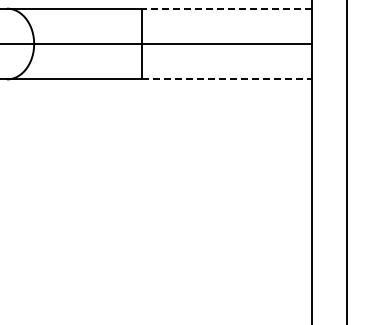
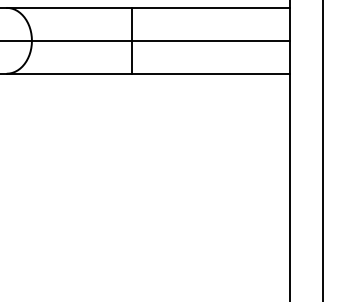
line: (226, 8) -> (210, 7), dashed -> solid
line: (226, 79) -> (210, 73), dashed -> solid

